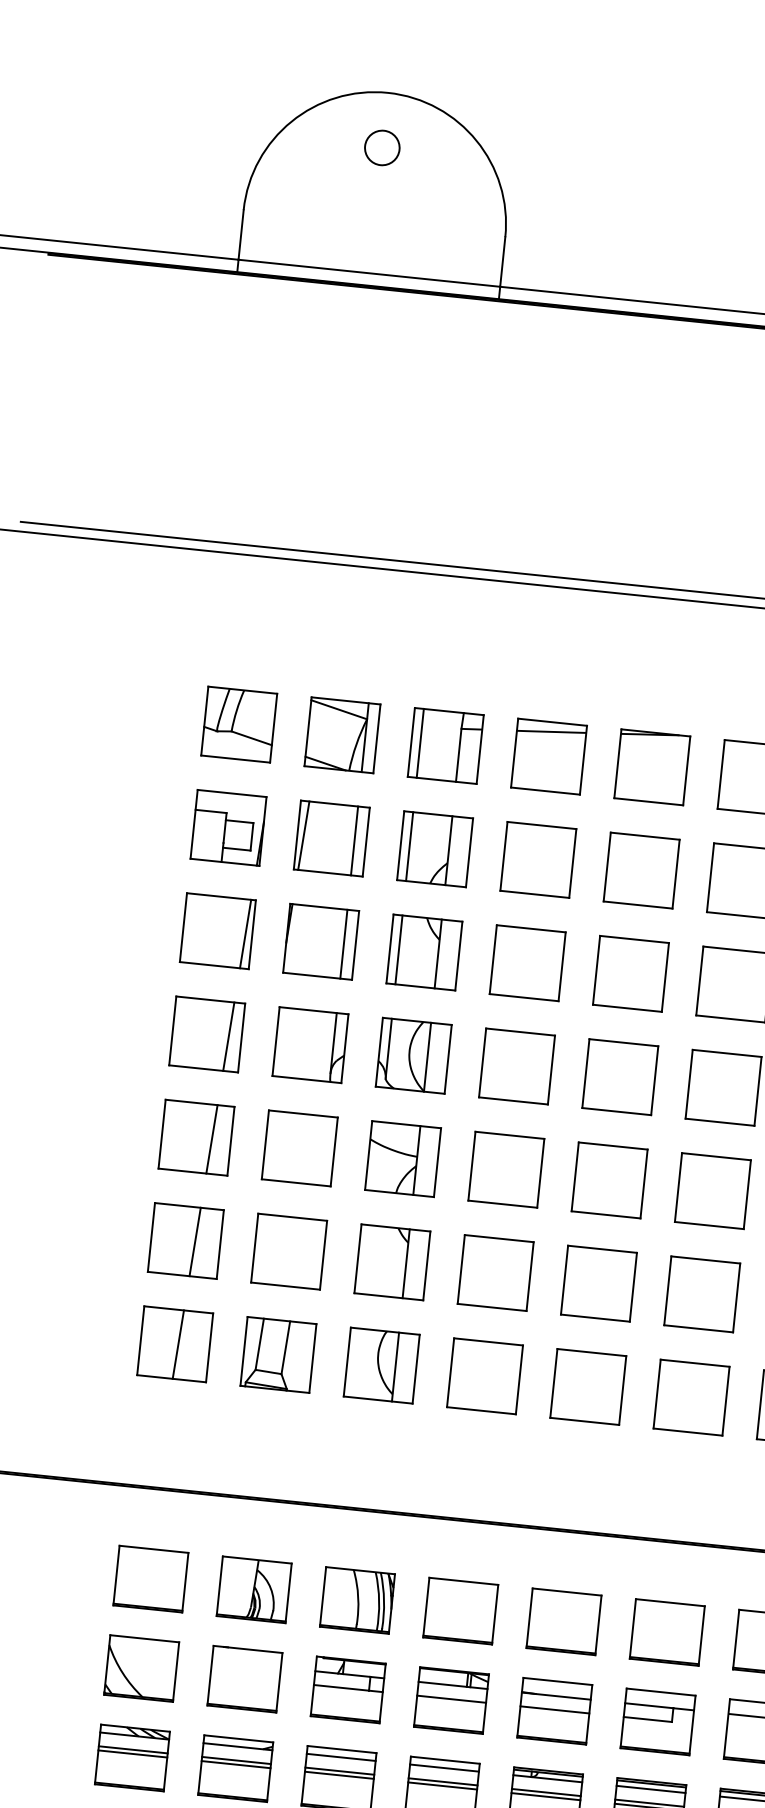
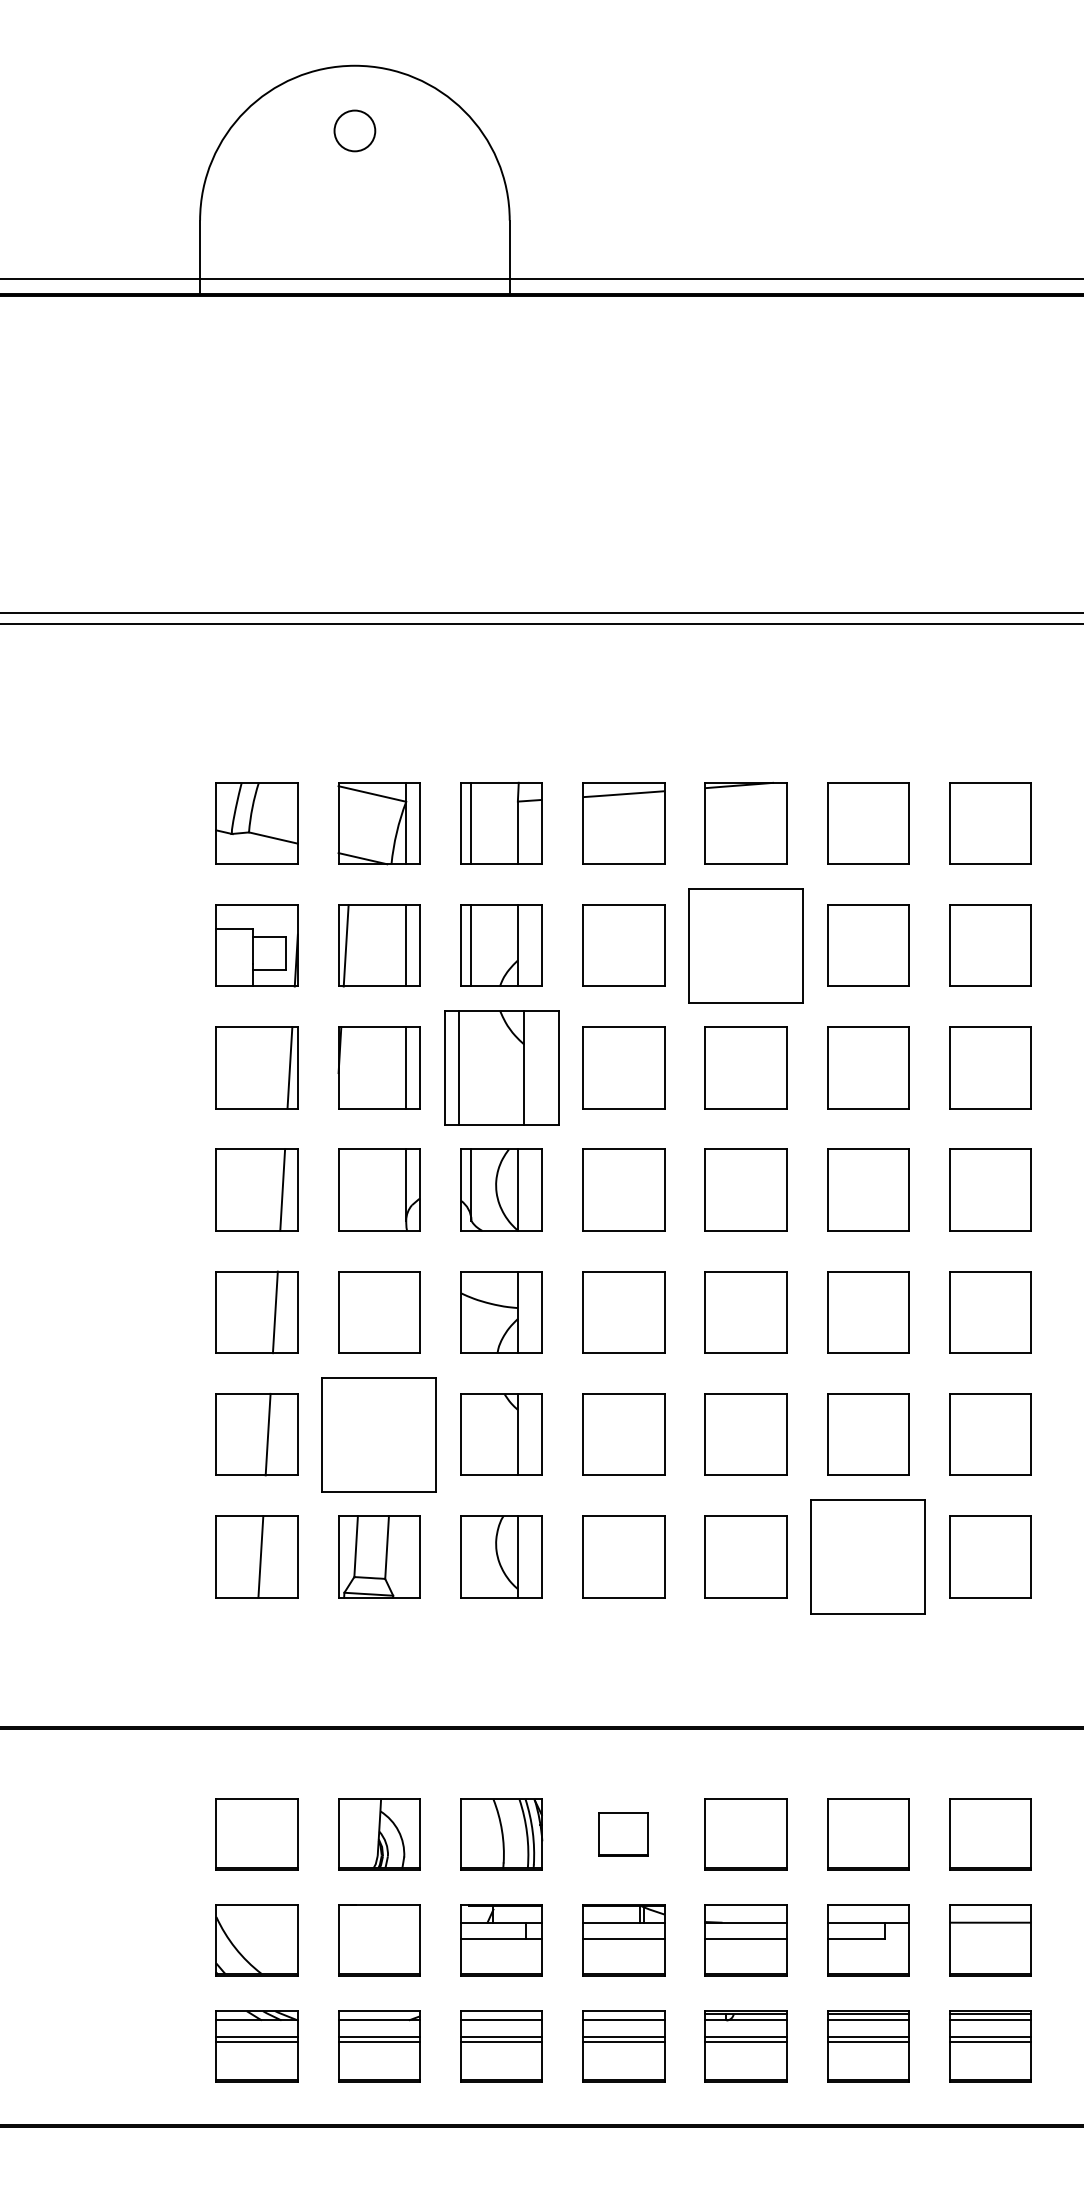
part: (641, 870) -> (745, 945), size x1.4
part: (424, 952) -> (501, 1067), size x1.4
part: (289, 1251) -> (379, 1434), size x1.4
part: (691, 1397) -> (868, 1556), size x1.4
part: (460, 1610) -> (623, 1834), size x0.6

